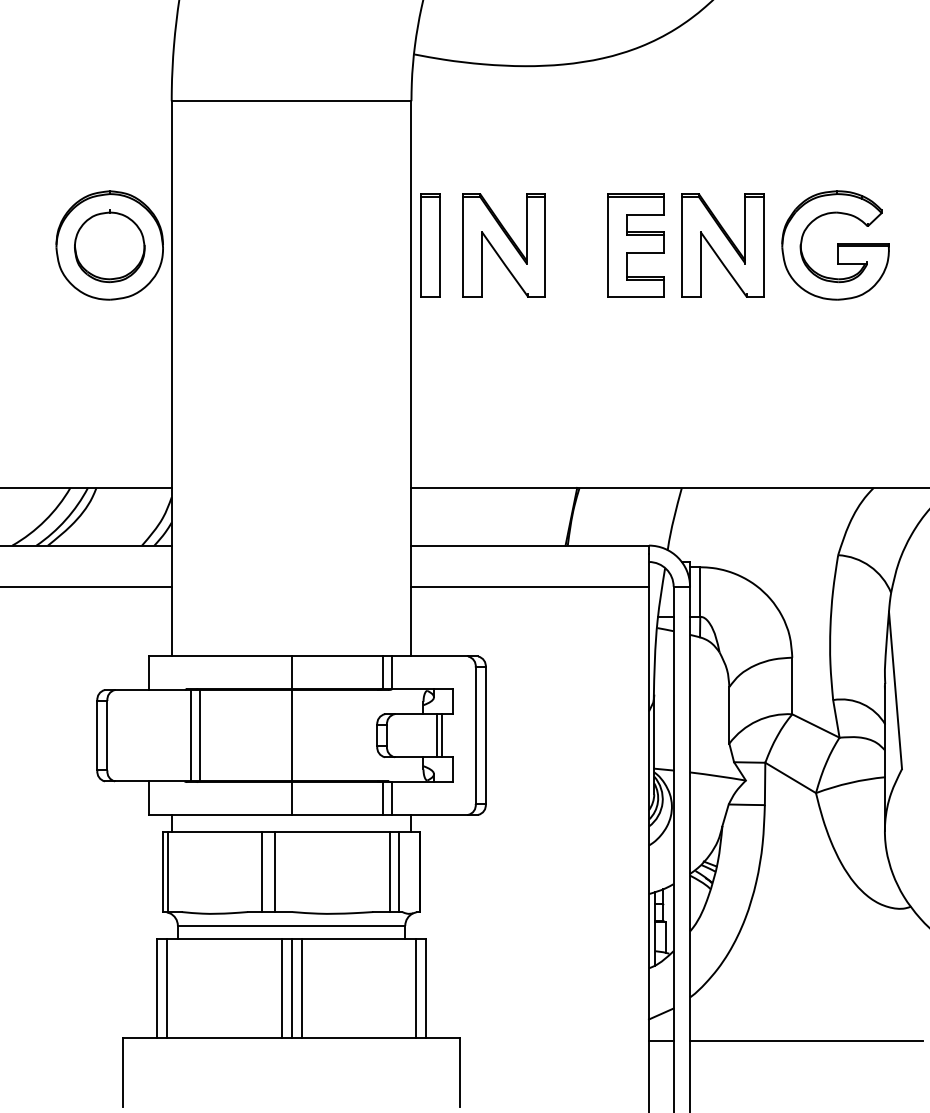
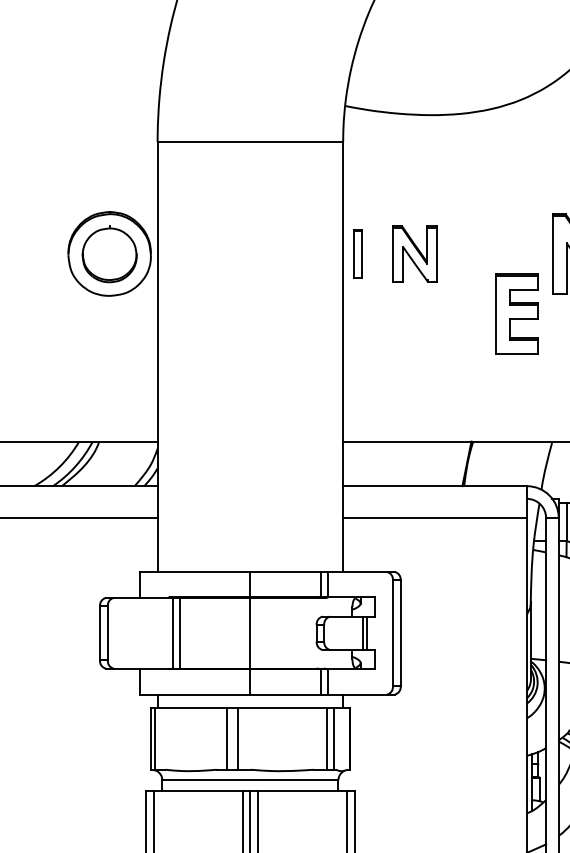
part: (430, 245) -> (357, 253), size x0.6
part: (503, 245) -> (414, 253), size x0.7
part: (635, 245) -> (516, 313), moved

